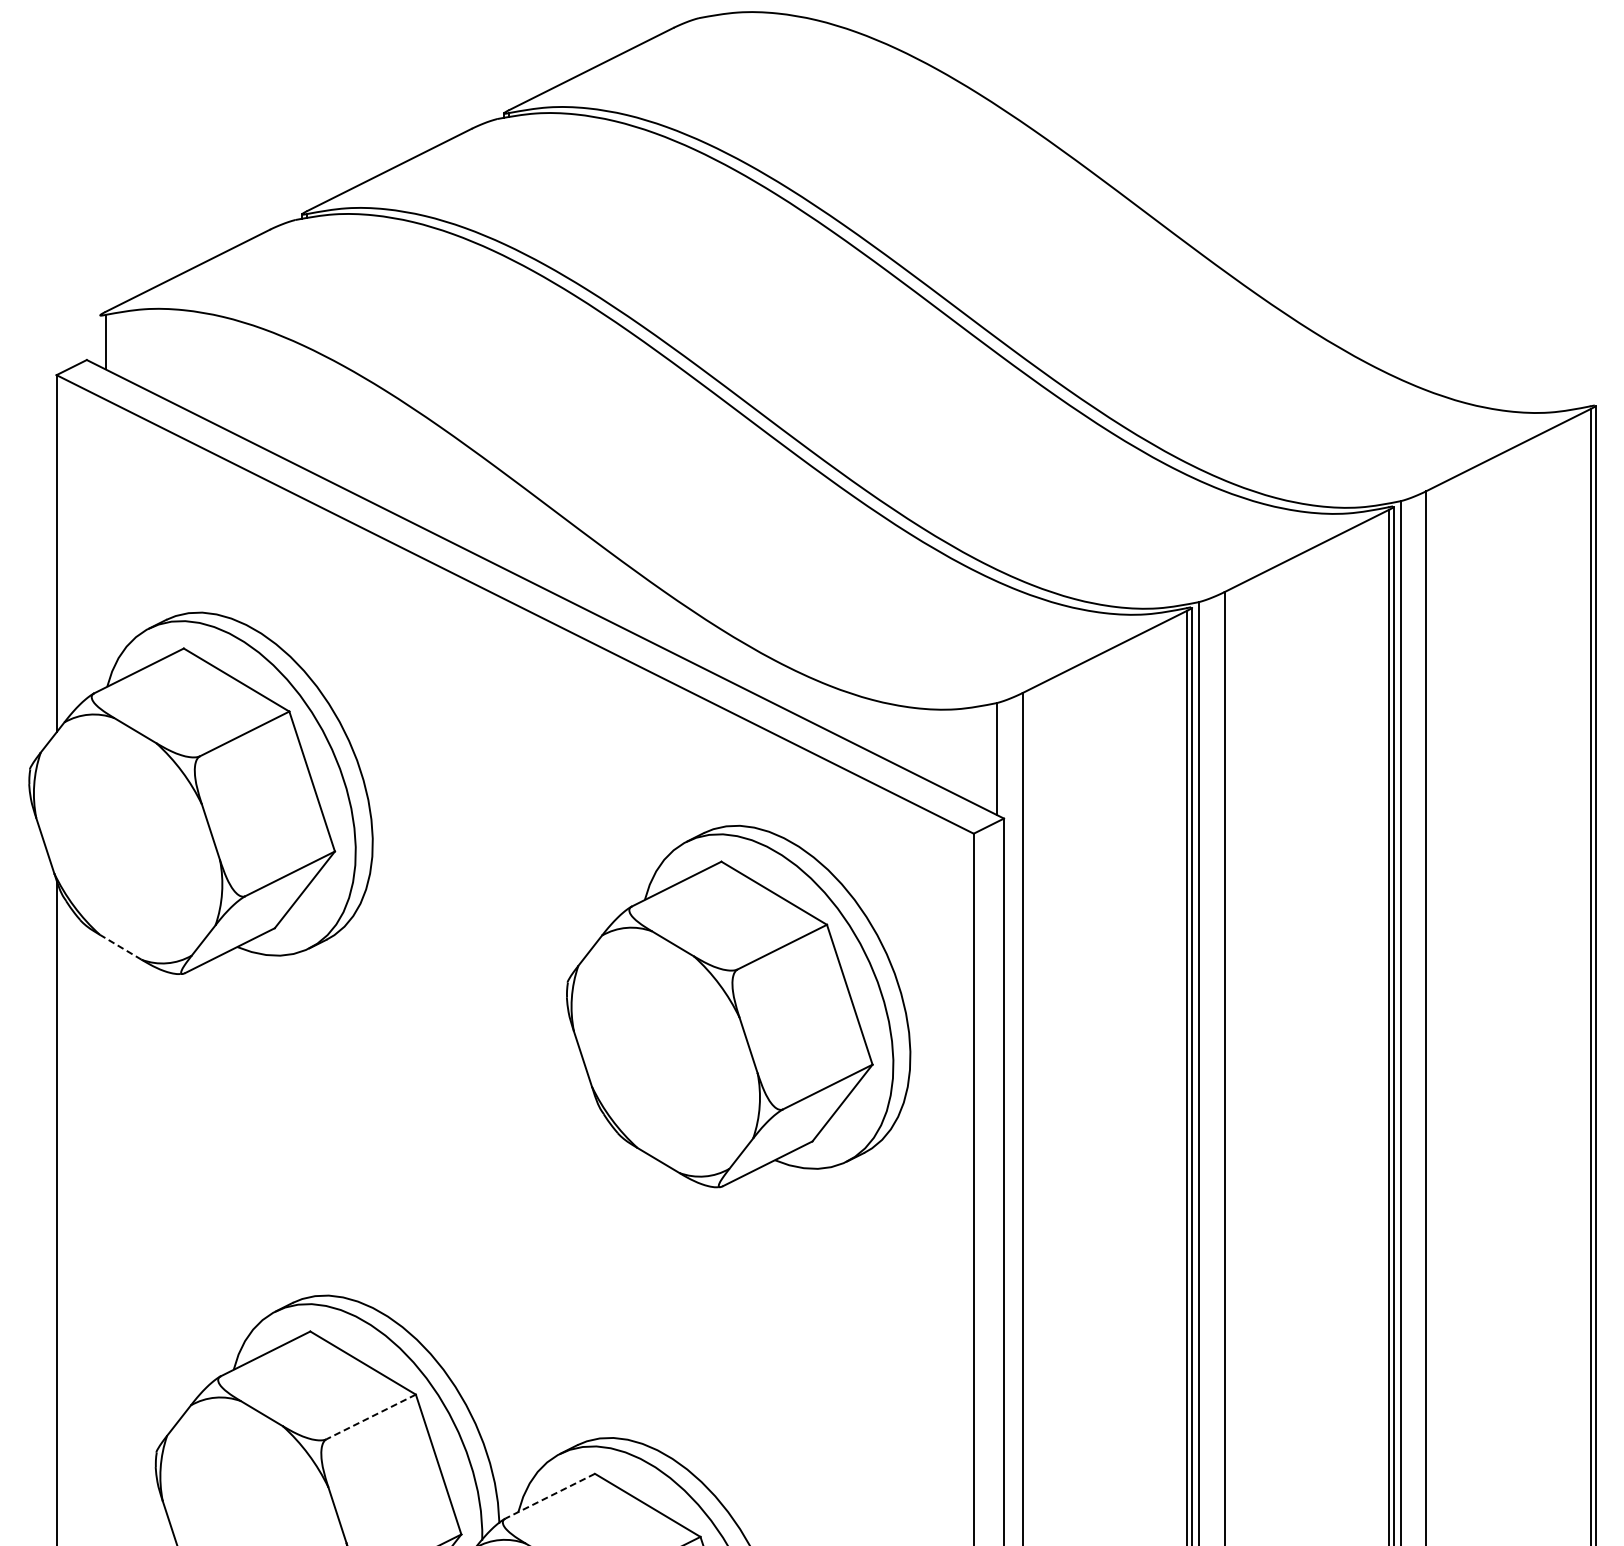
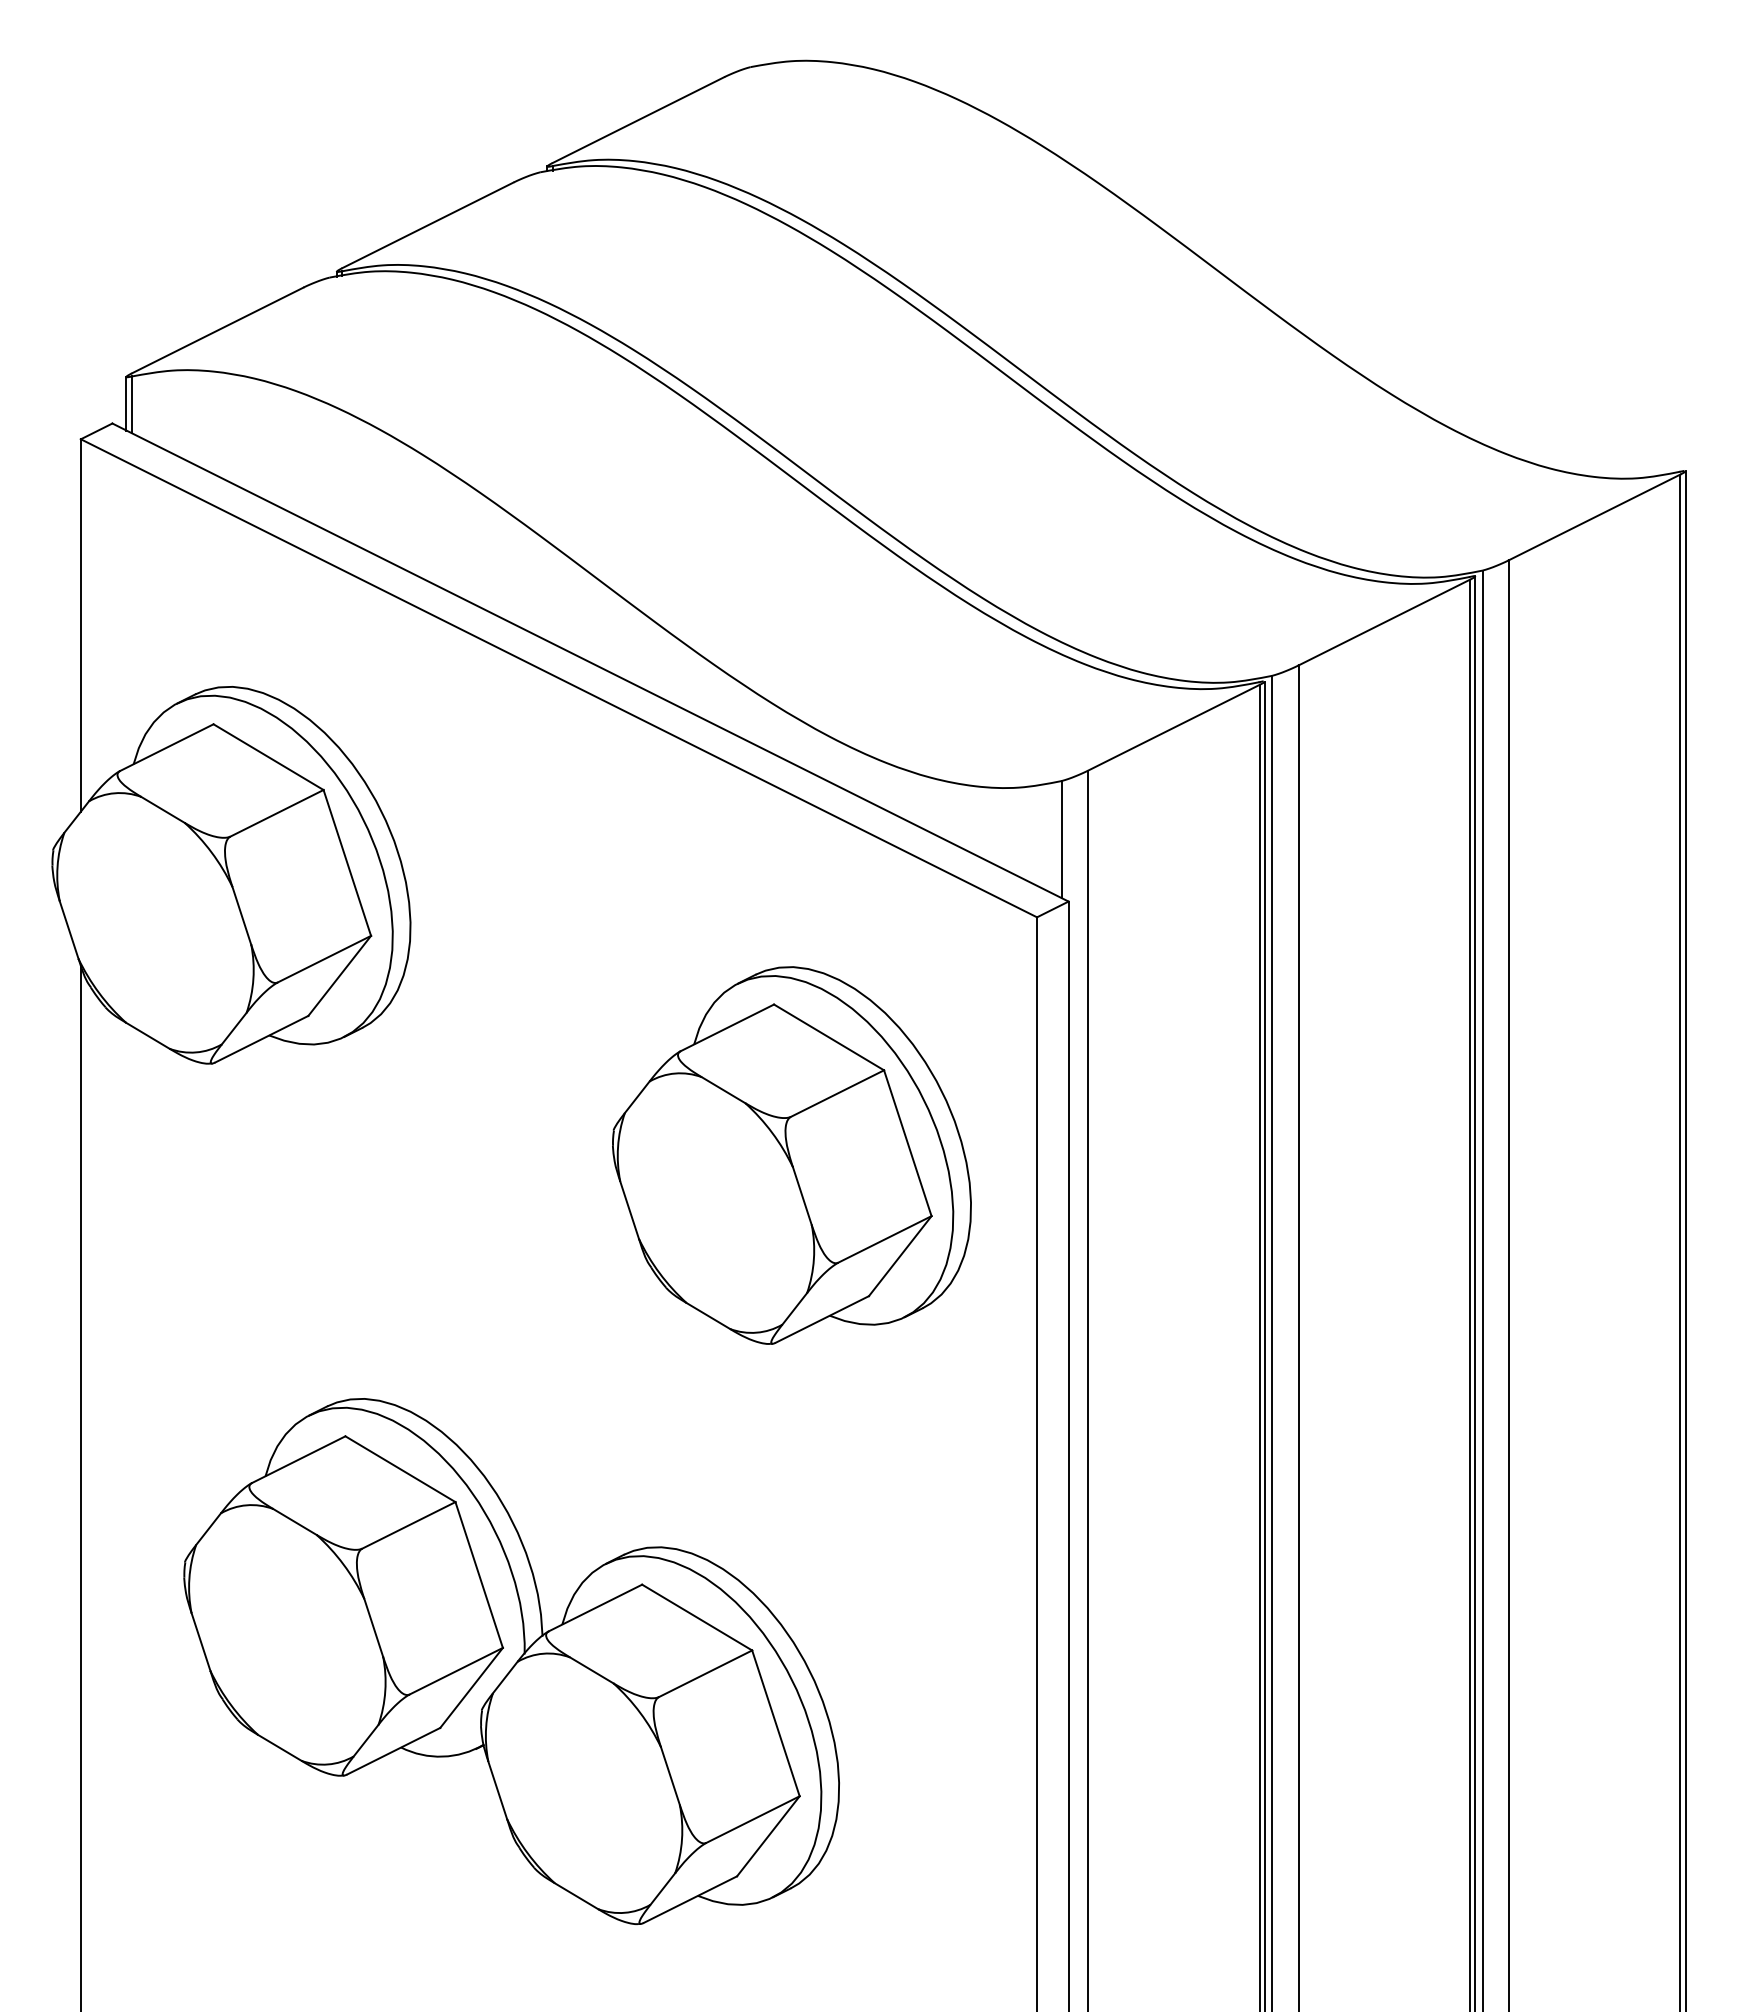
line: (100, 340) -> (126, 403), added
line: (120, 947) -> (147, 1035), dashed -> solid
part: (738, 1006) -> (791, 1155), moved
line: (370, 1417) -> (408, 1525), dashed -> solid
line: (550, 1496) -> (595, 1608), dashed -> solid

